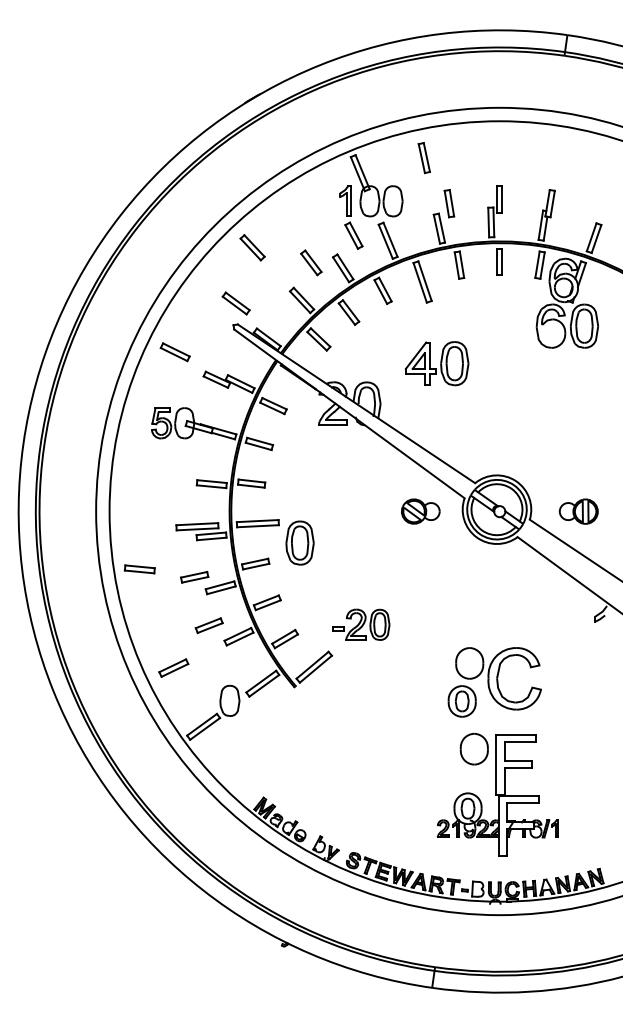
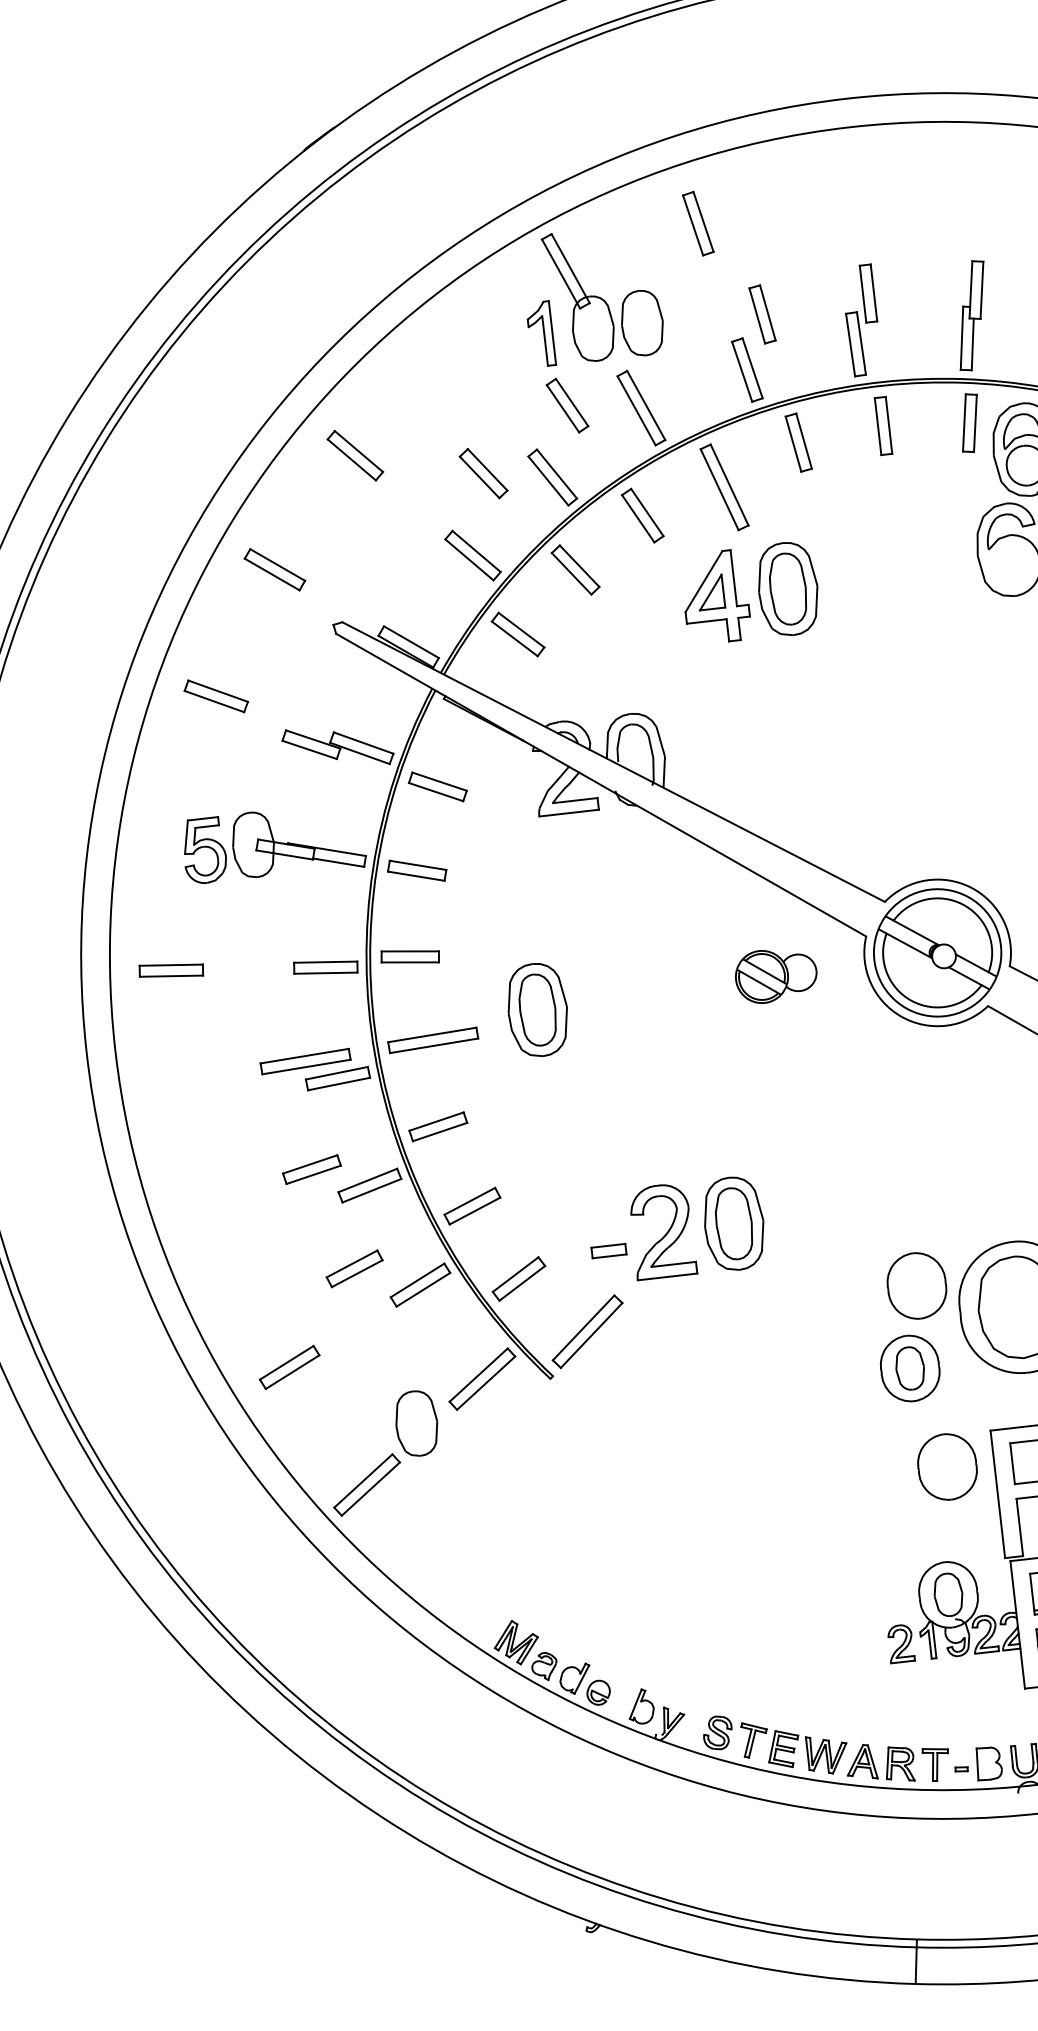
part: (235, 303) -> (273, 569), moved
part: (437, 363) -> (751, 592), moved
part: (299, 542) -> (536, 1008), moved
part: (139, 569) -> (170, 971), moved
part: (360, 624) -> (675, 1229), size x1.43

